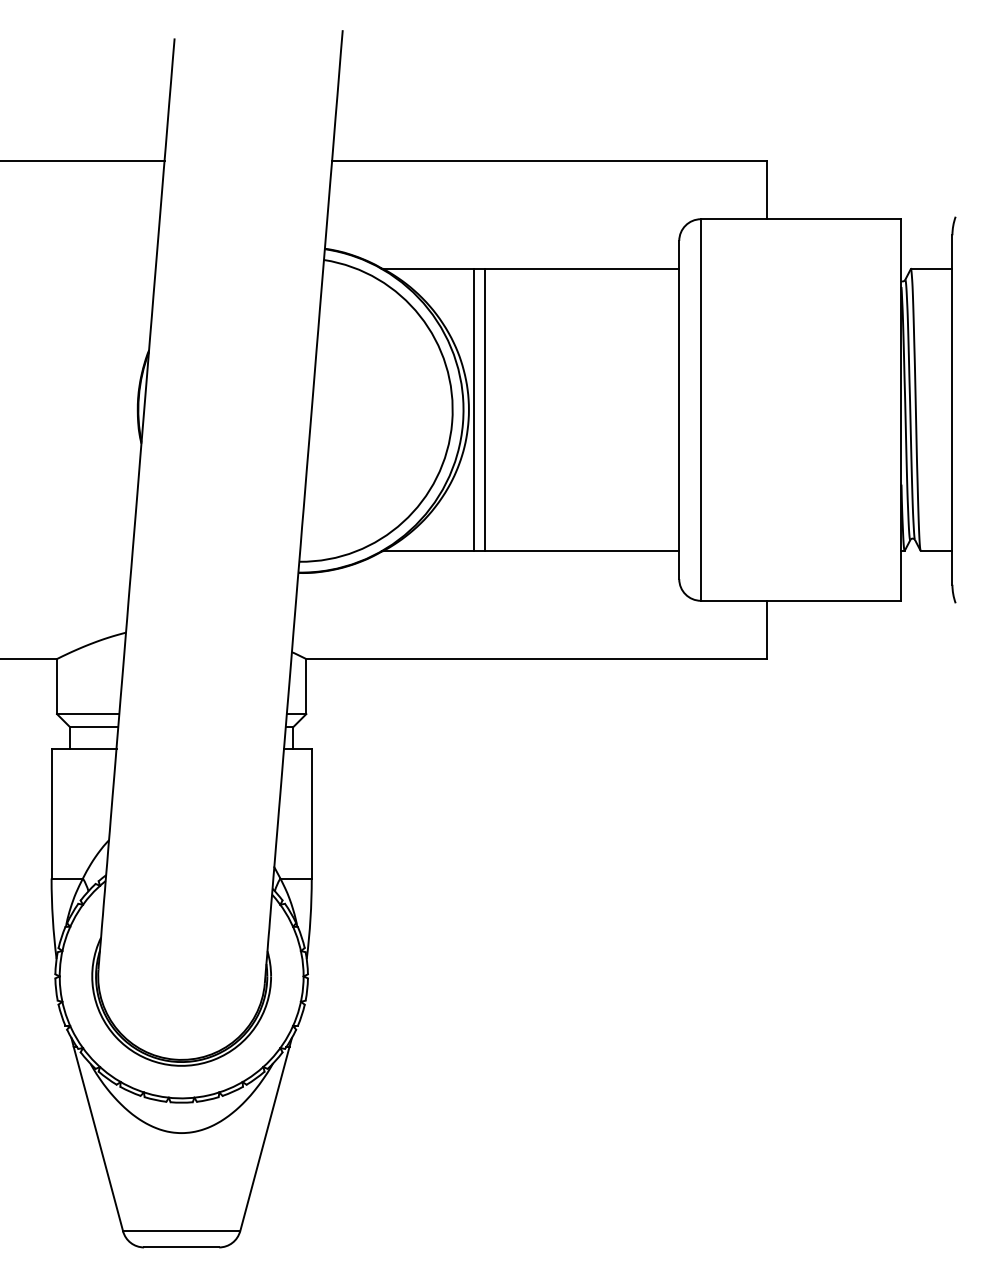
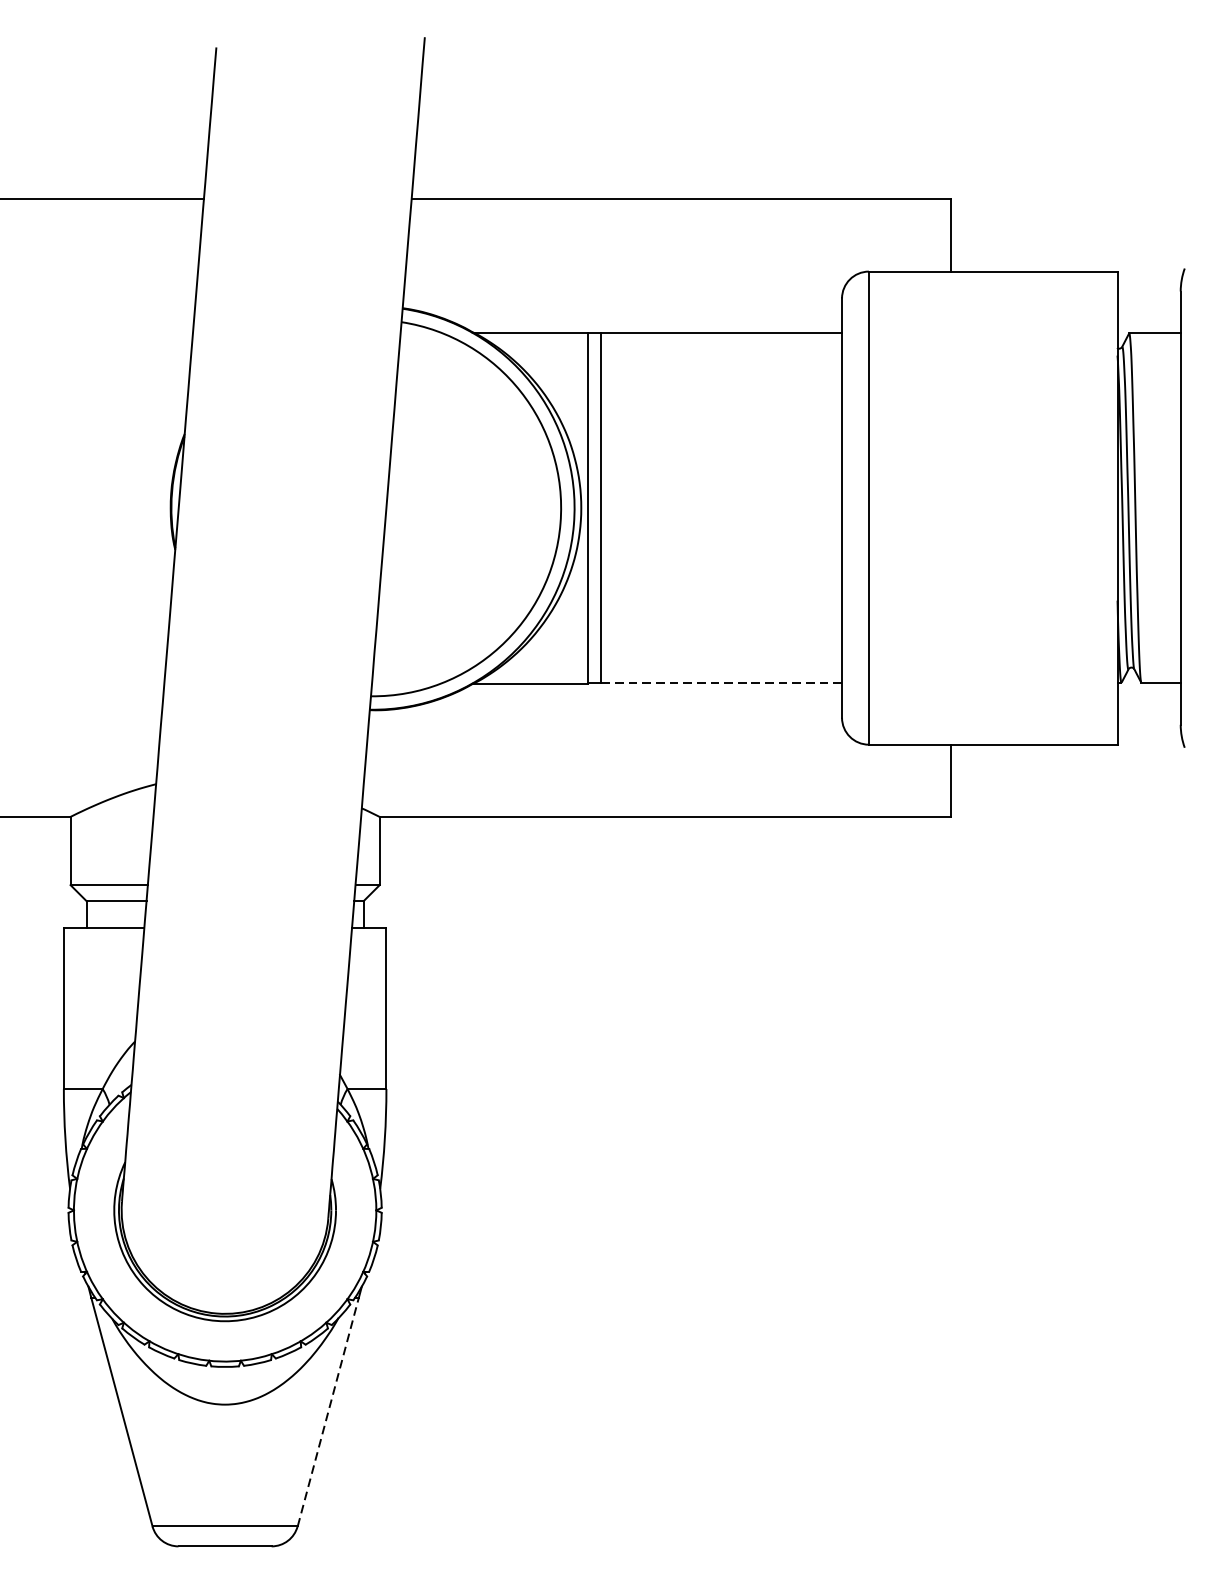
line: (582, 550) -> (722, 682), solid -> dashed
line: (265, 1138) -> (329, 1411), solid -> dashed

